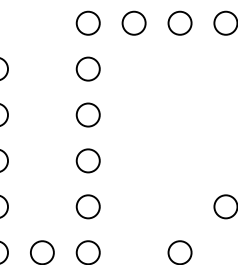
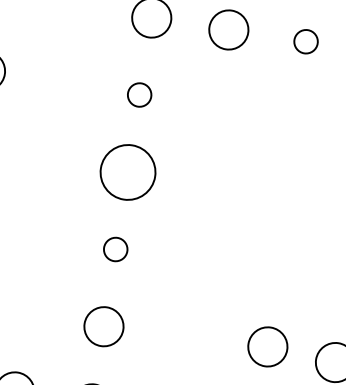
circle: (179, 22) -> (305, 40), size x0.6
circle: (87, 68) -> (138, 93), size x0.6
circle: (87, 114) -> (126, 171), size x1.4
circle: (87, 160) -> (114, 248), size x0.6
circle: (184, 203) -> (266, 346), added

